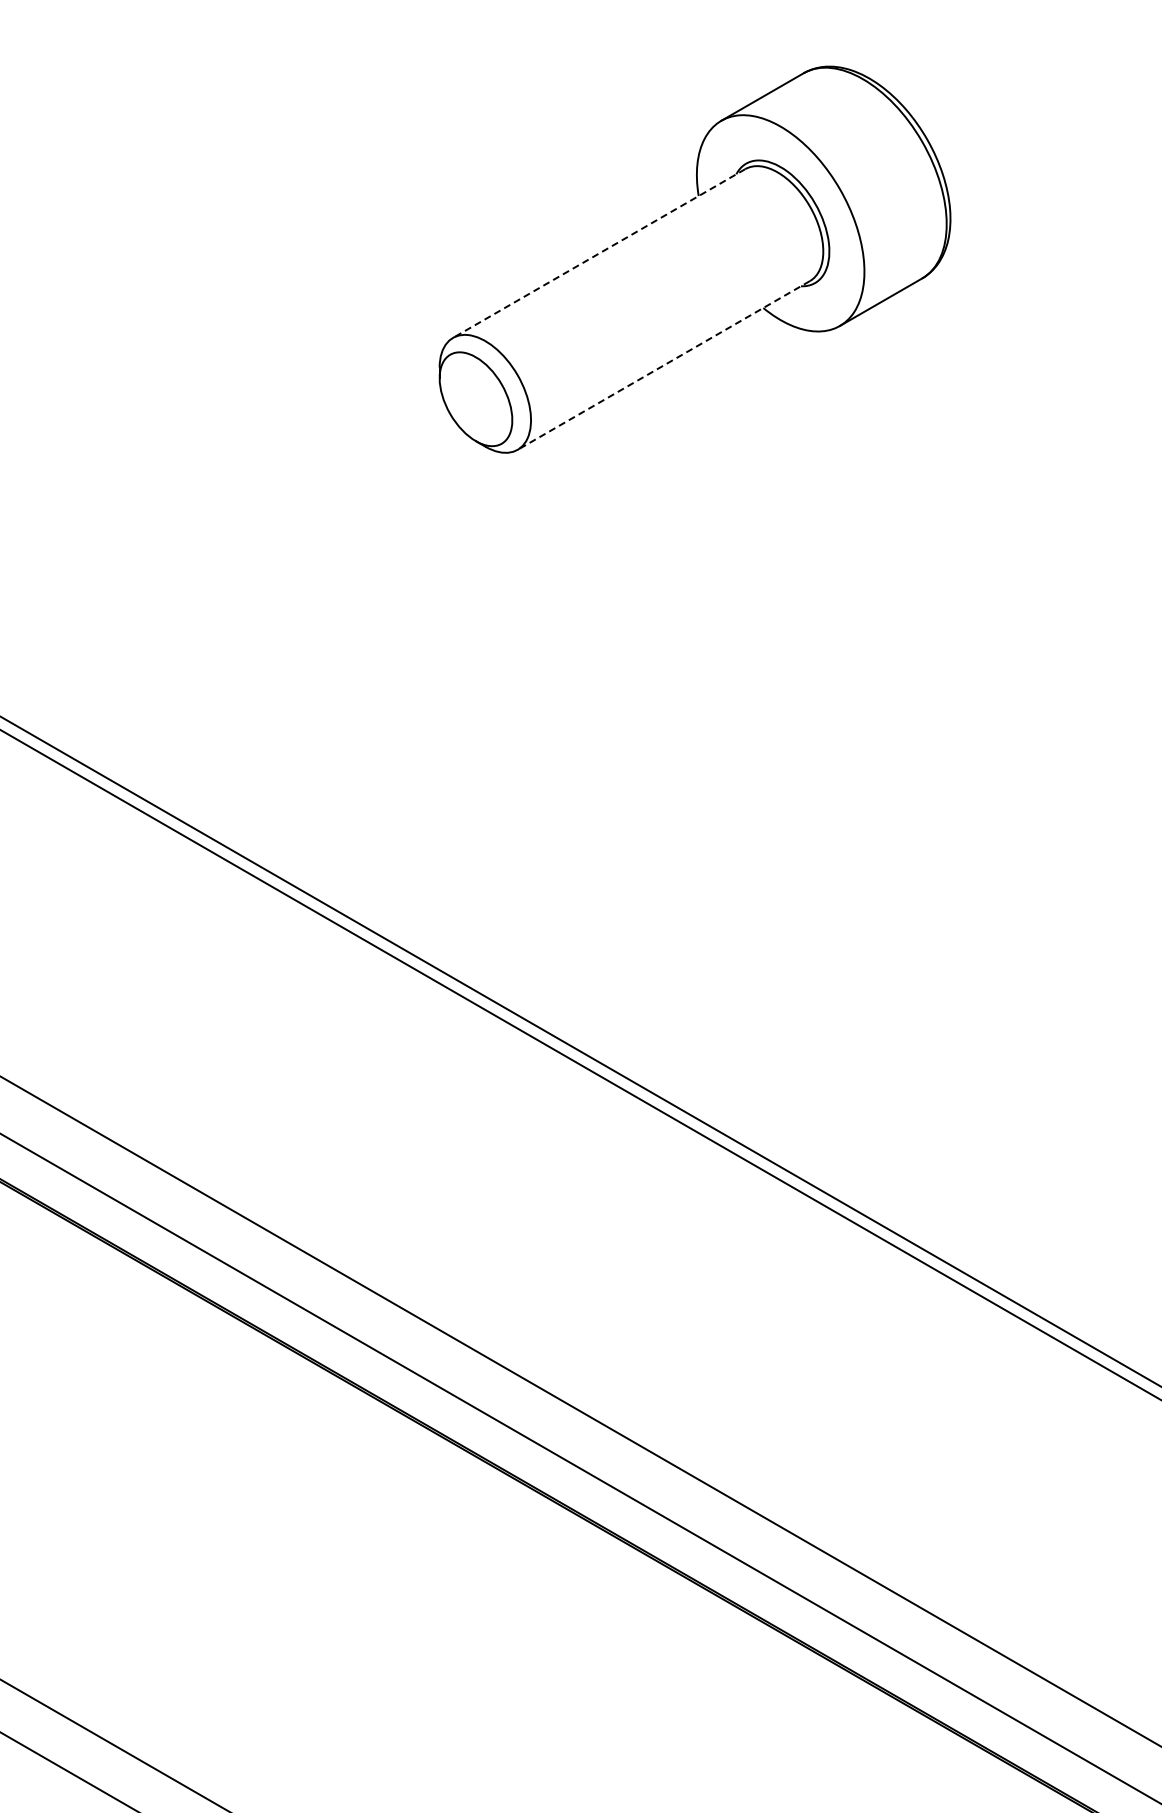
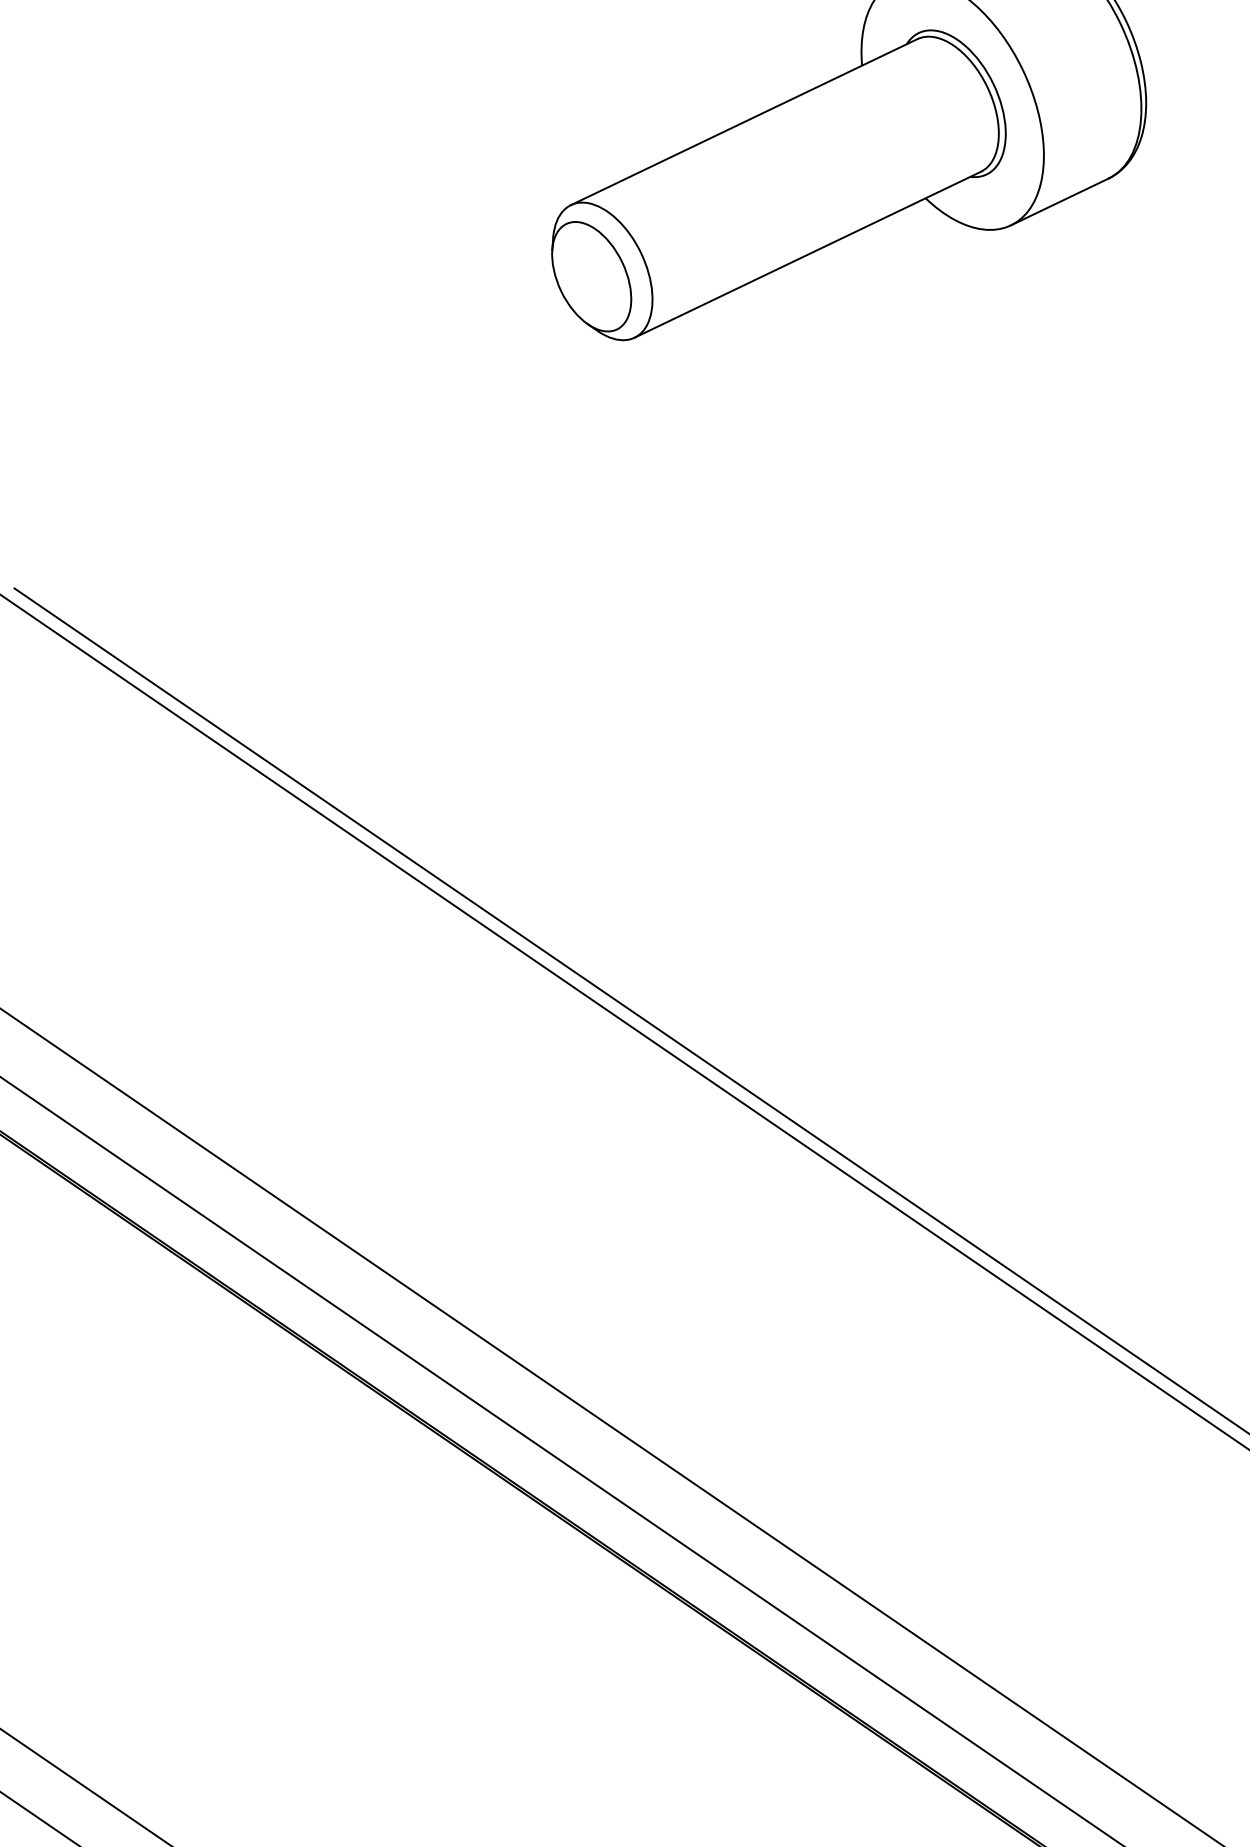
line: (599, 253) -> (744, 122), dashed -> solid
line: (663, 365) -> (807, 254), dashed -> solid

